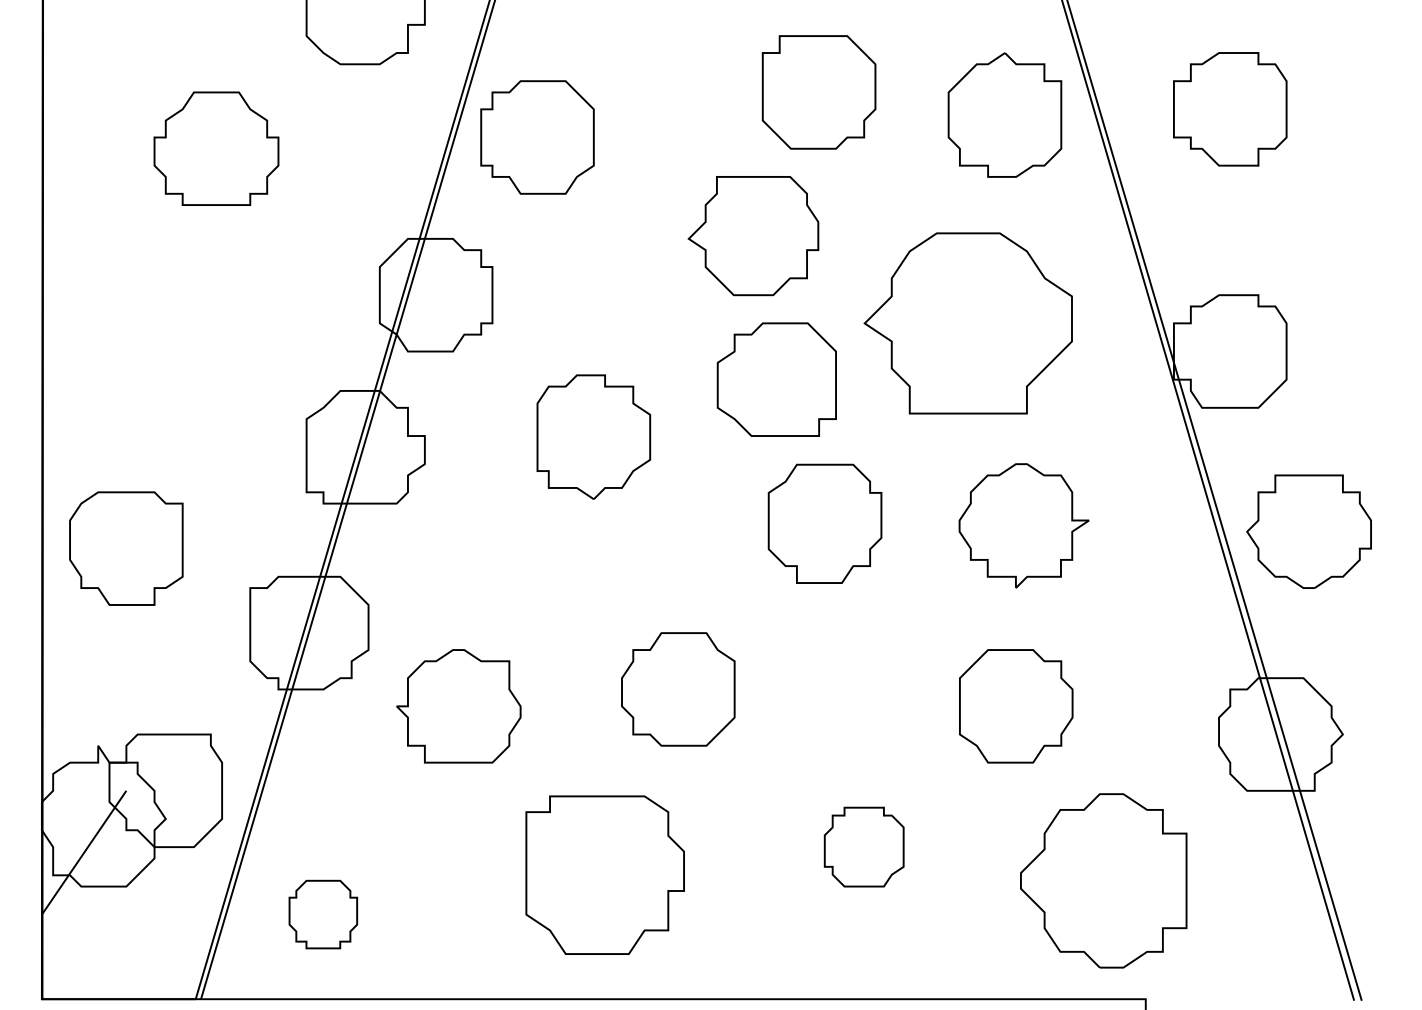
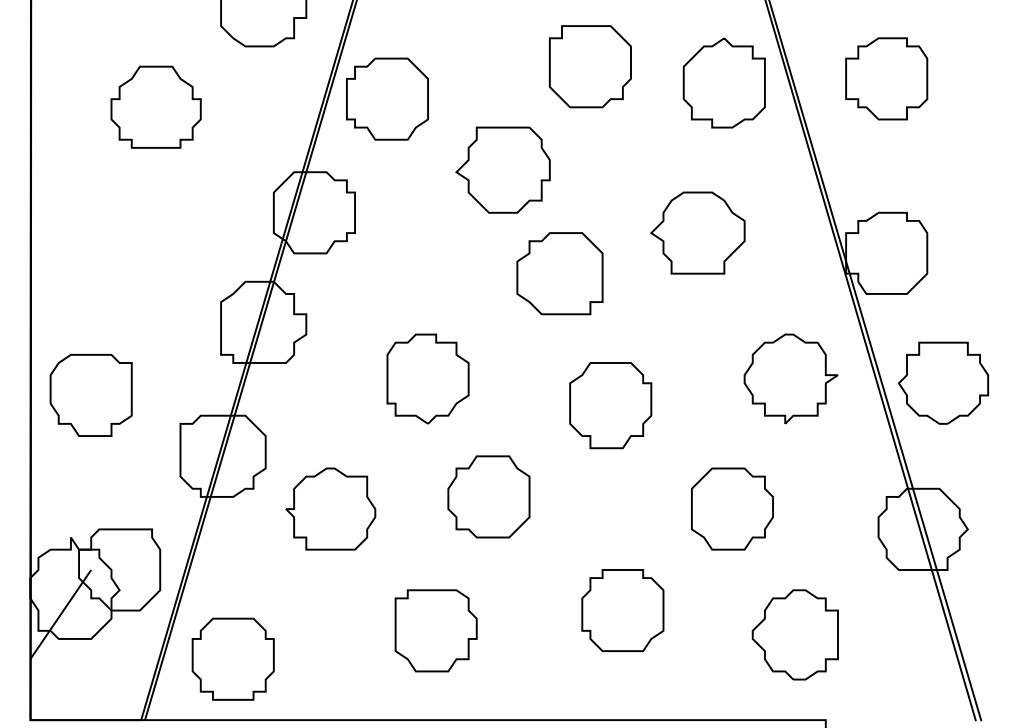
part: (752, 235) -> (502, 169), moved
part: (967, 322) -> (697, 232), size x0.62
part: (593, 436) -> (427, 378), moved
part: (824, 523) -> (610, 405), moved
part: (1023, 525) -> (790, 378), moved
part: (863, 847) -> (622, 610), size x1.43
part: (604, 874) -> (435, 630), size x0.71
part: (1102, 880) -> (794, 634), size x0.71
part: (322, 913) -> (232, 658), size x1.67

